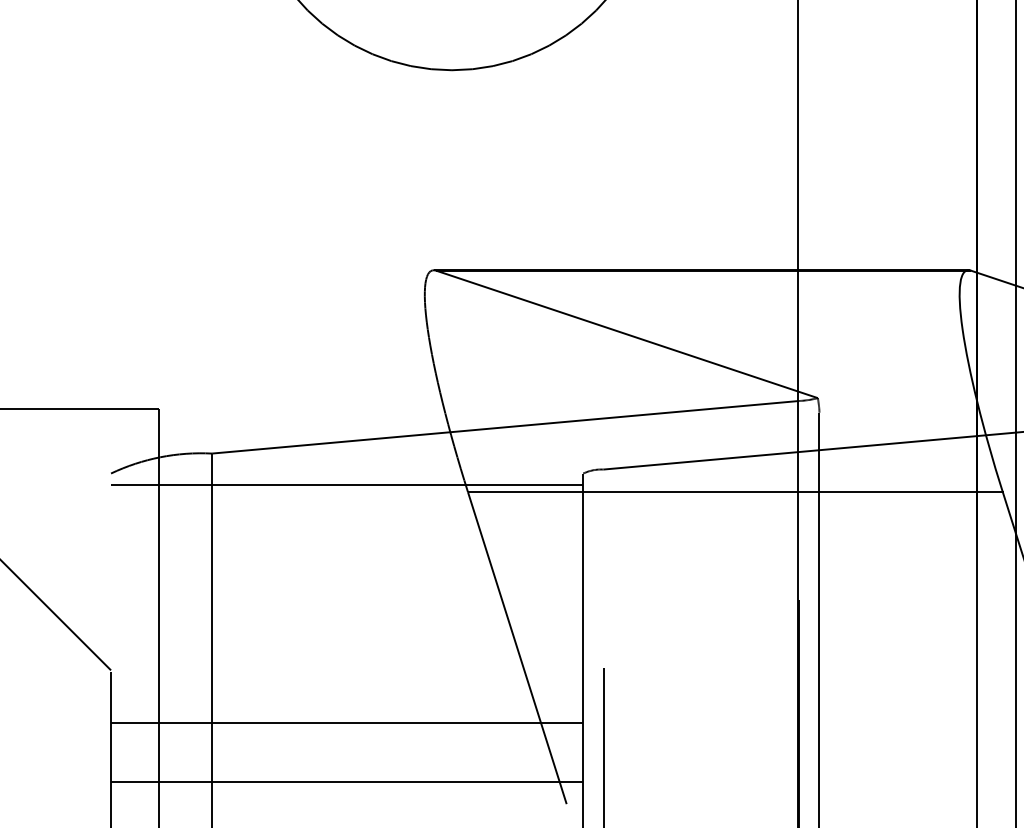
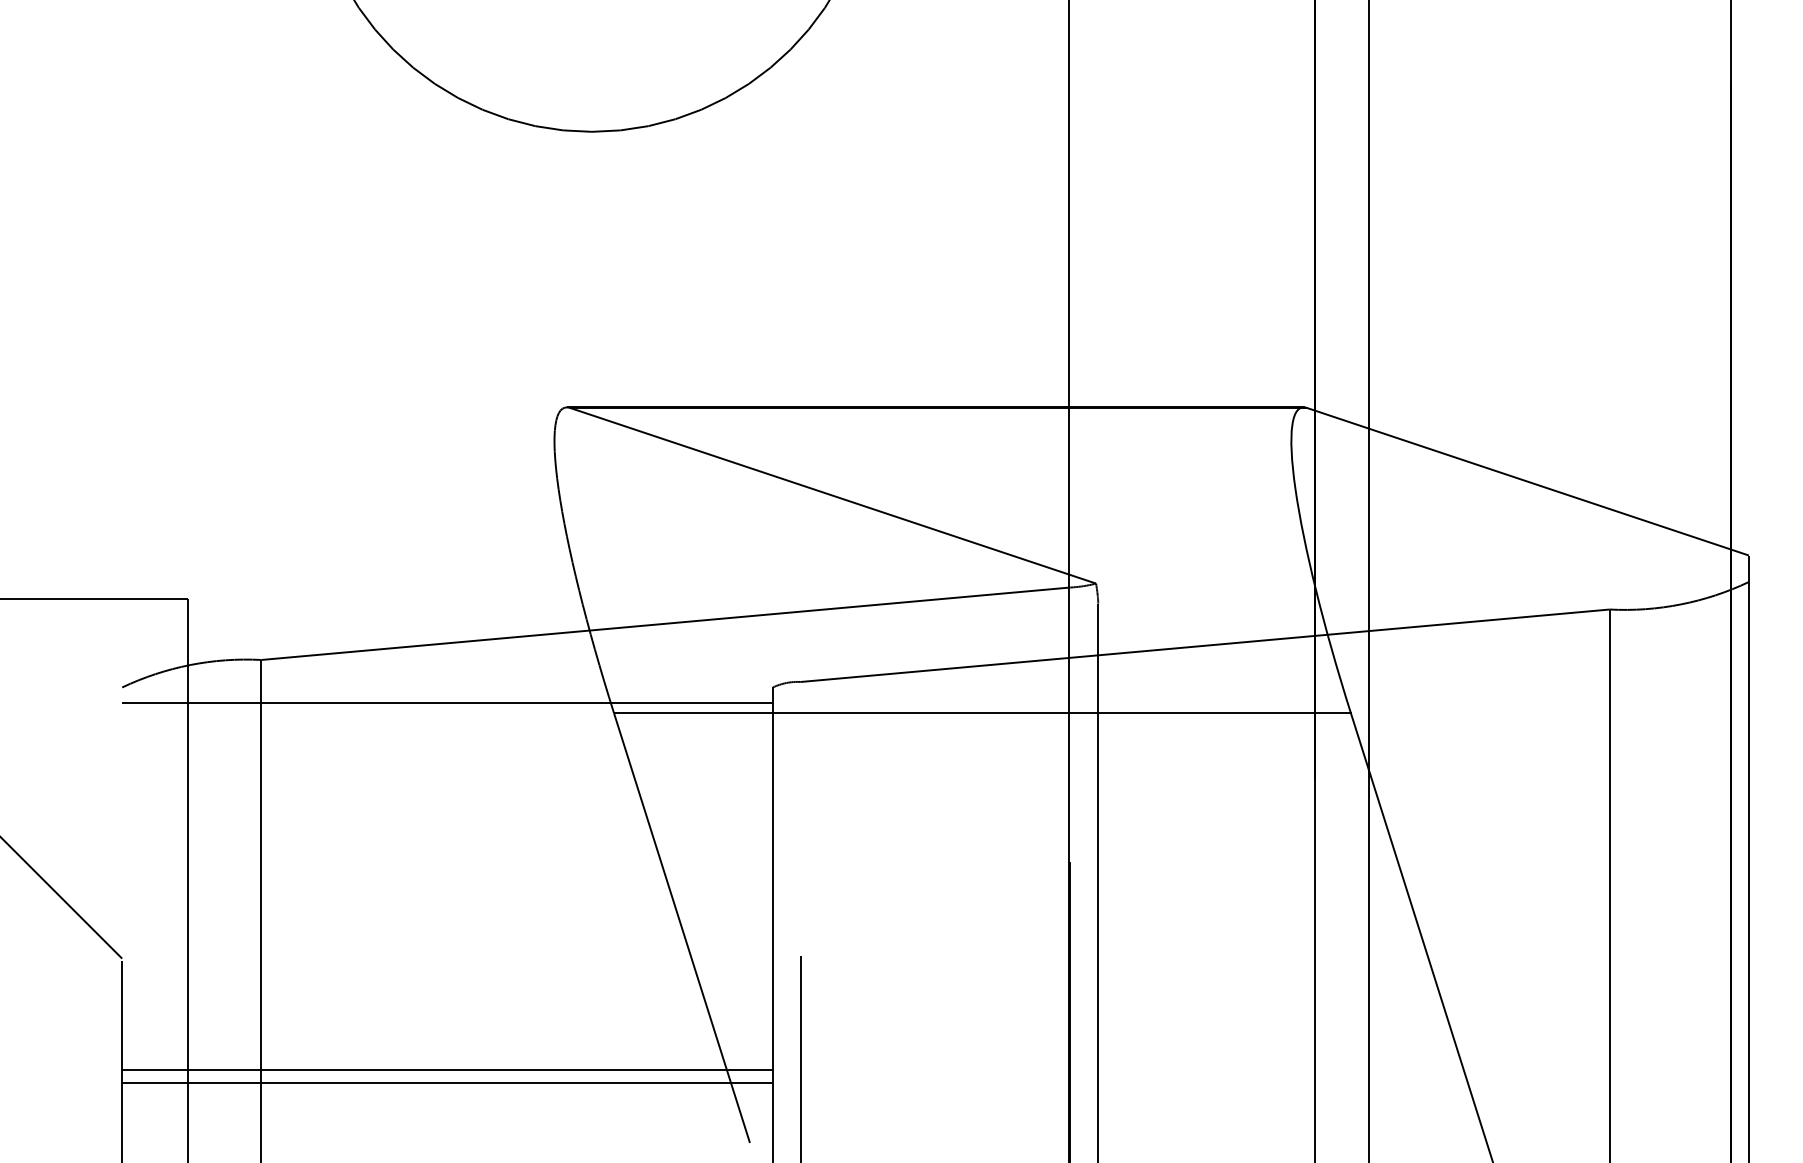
line: (347, 723) -> (447, 1083), moved
line: (347, 782) -> (447, 1070), moved

